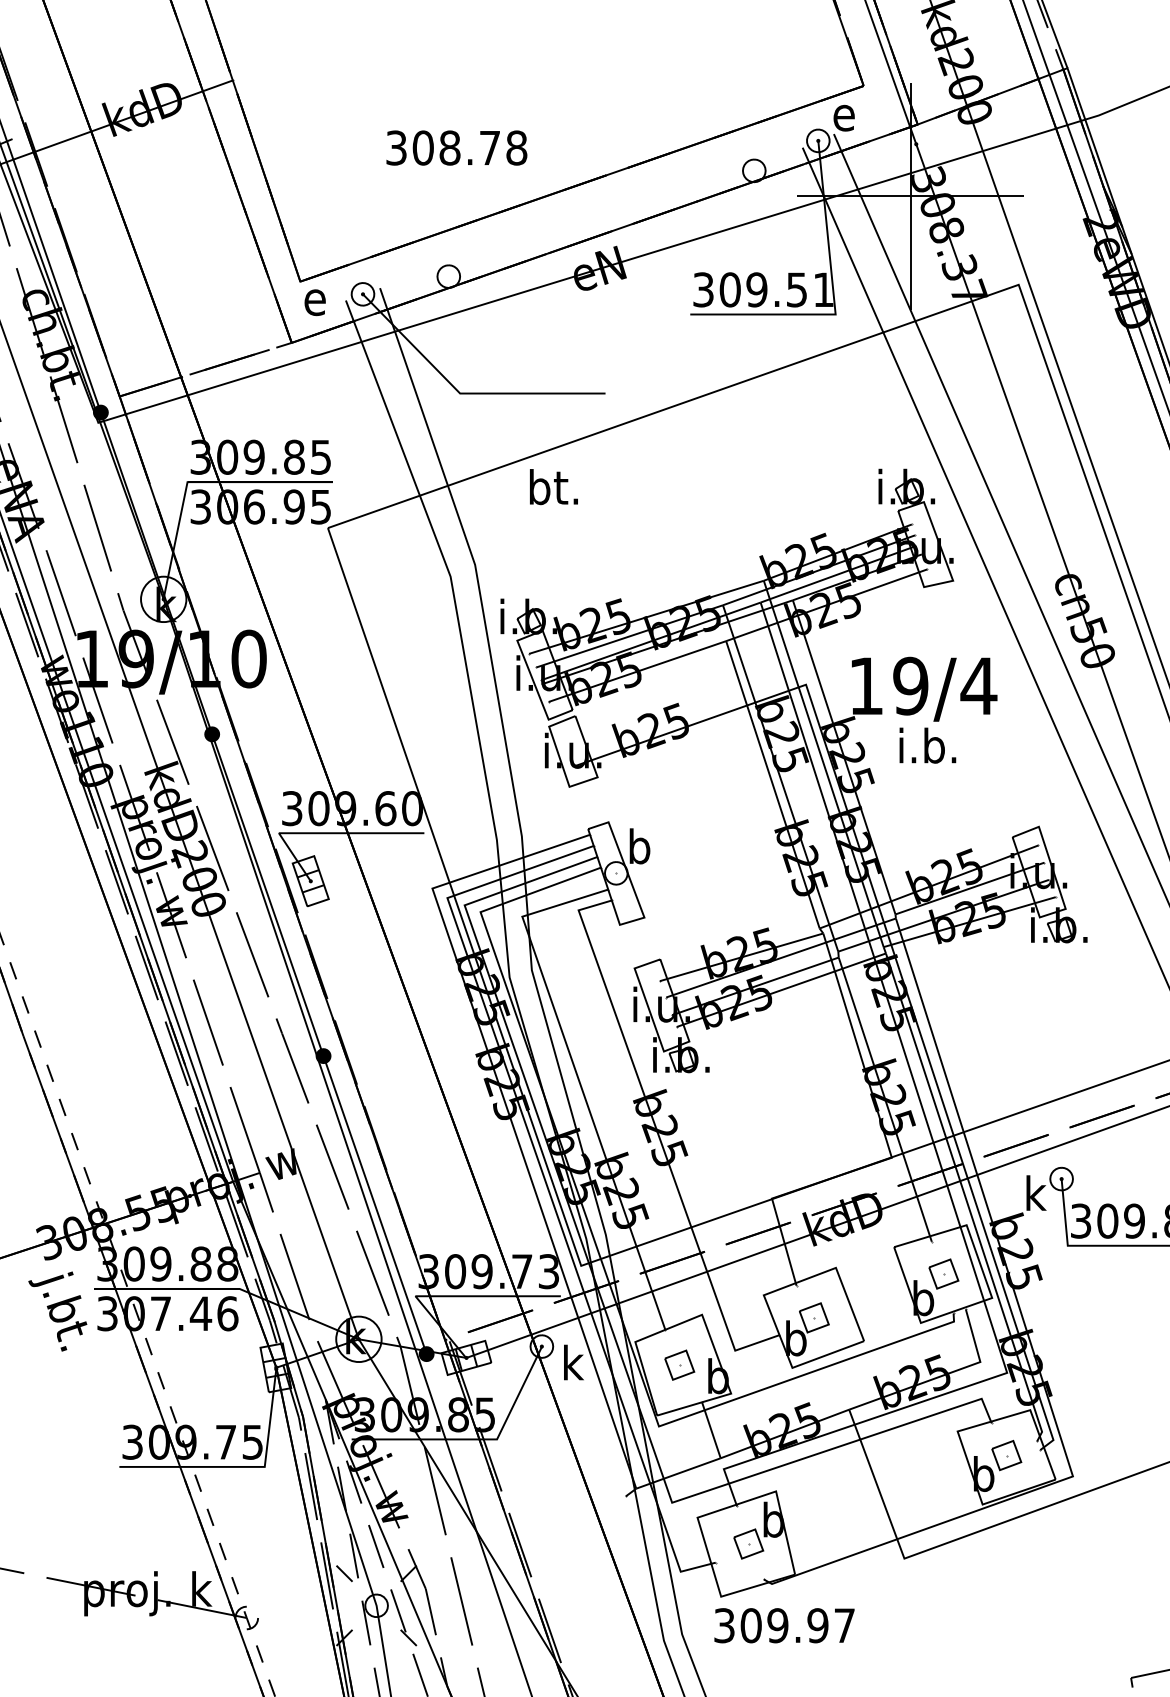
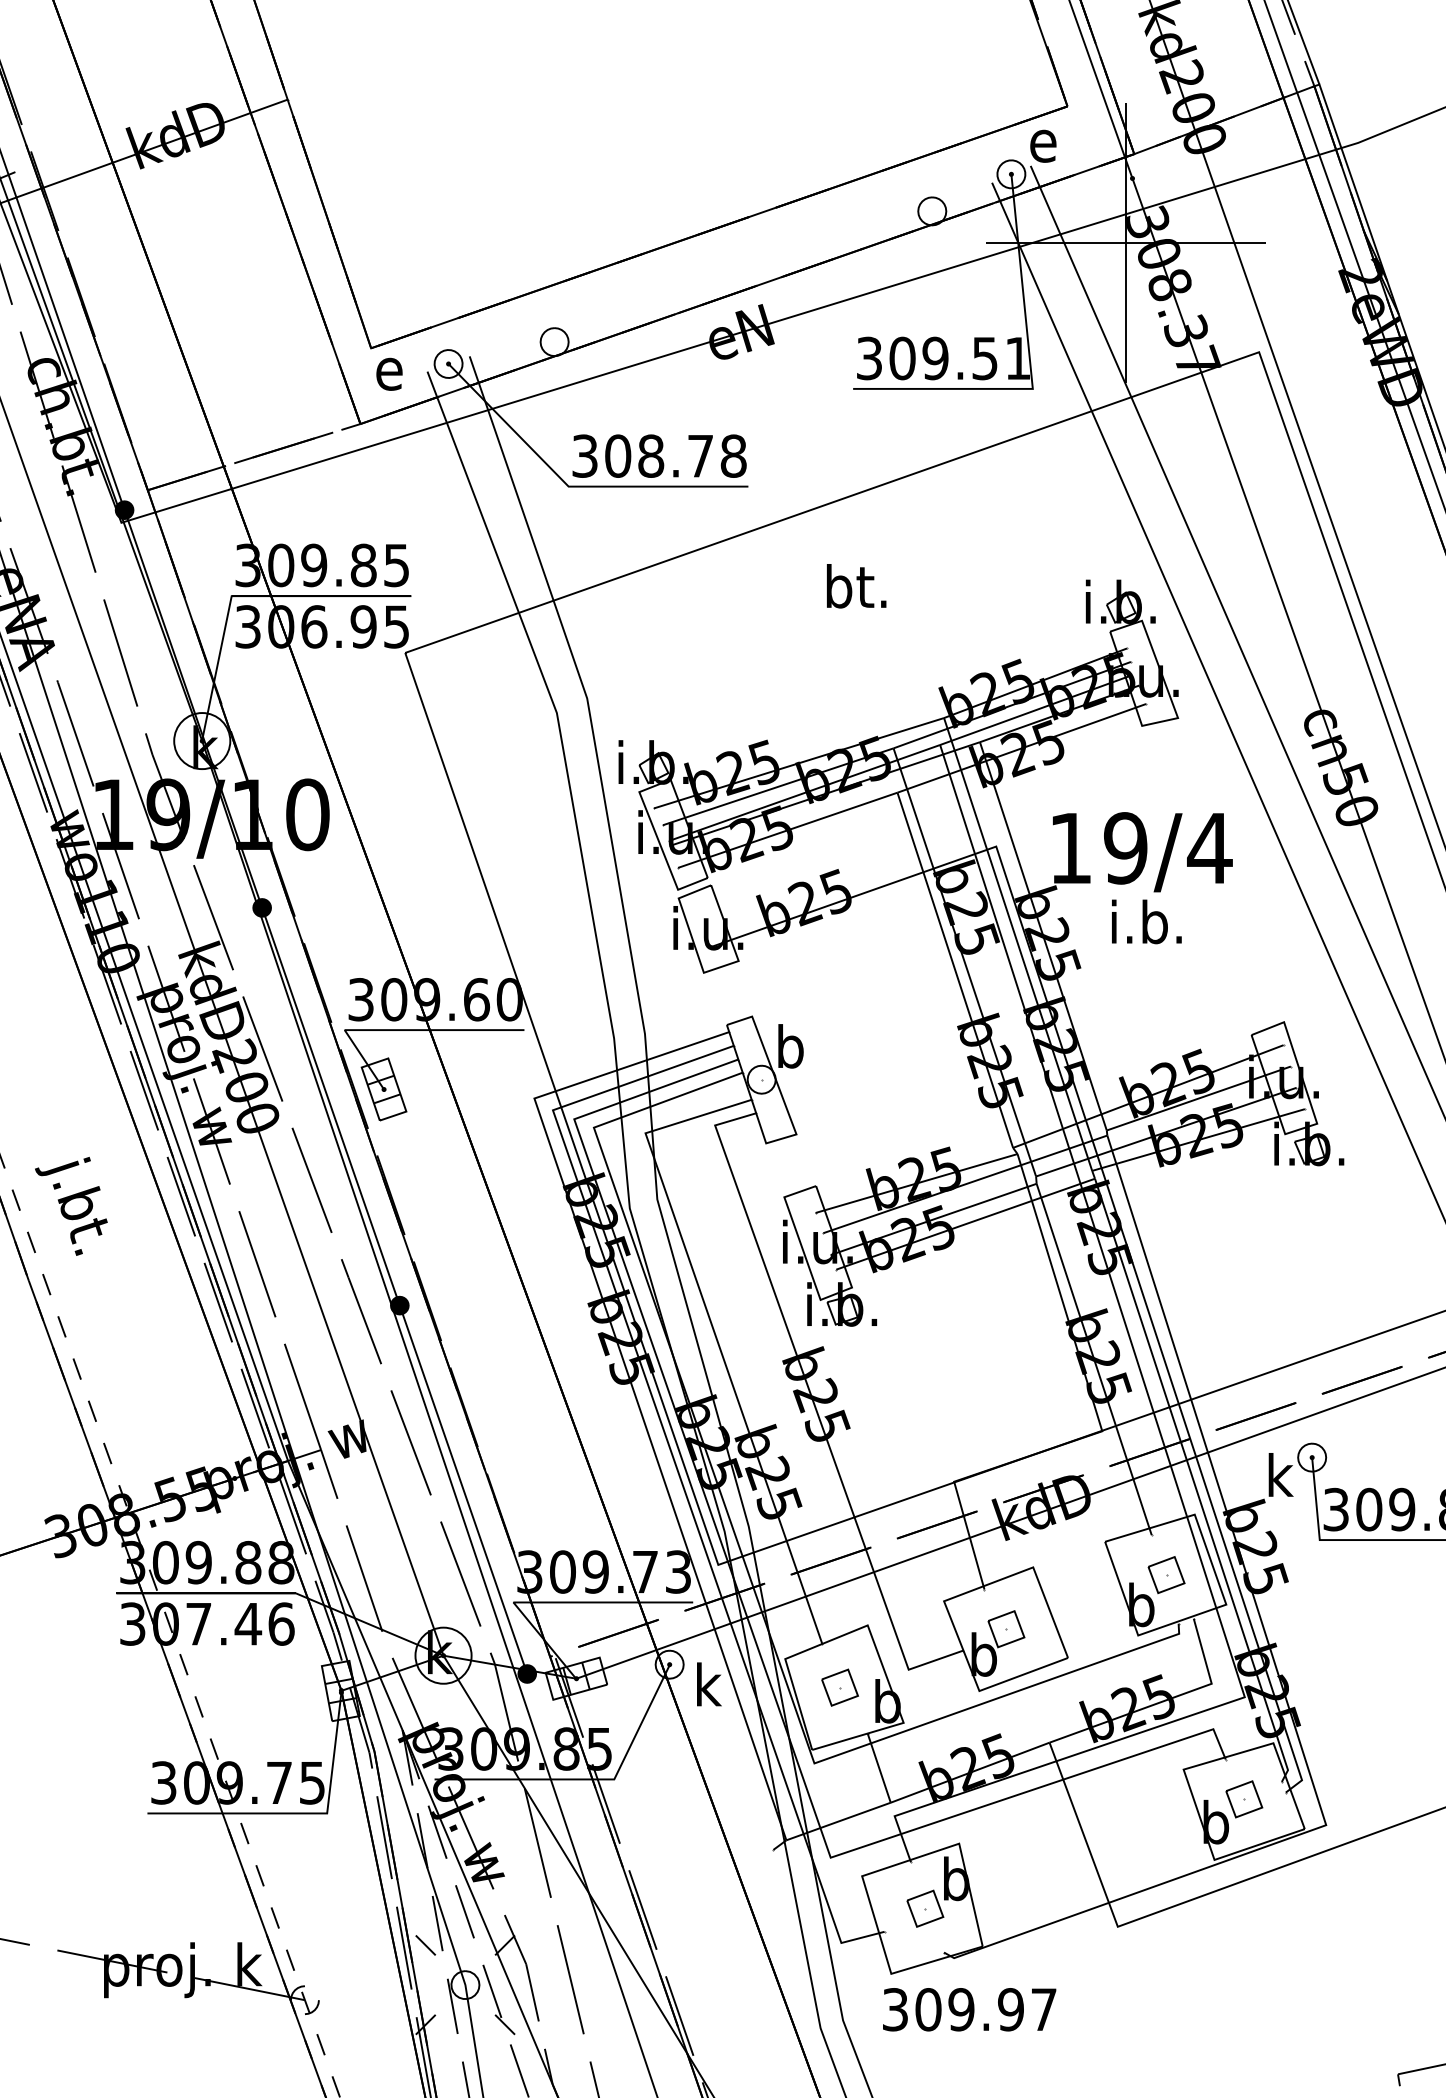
text: (456, 147) -> (659, 455), moved
text: (553, 487) -> (856, 586), moved
text: (57, 1310) -> (71, 1205), moved

